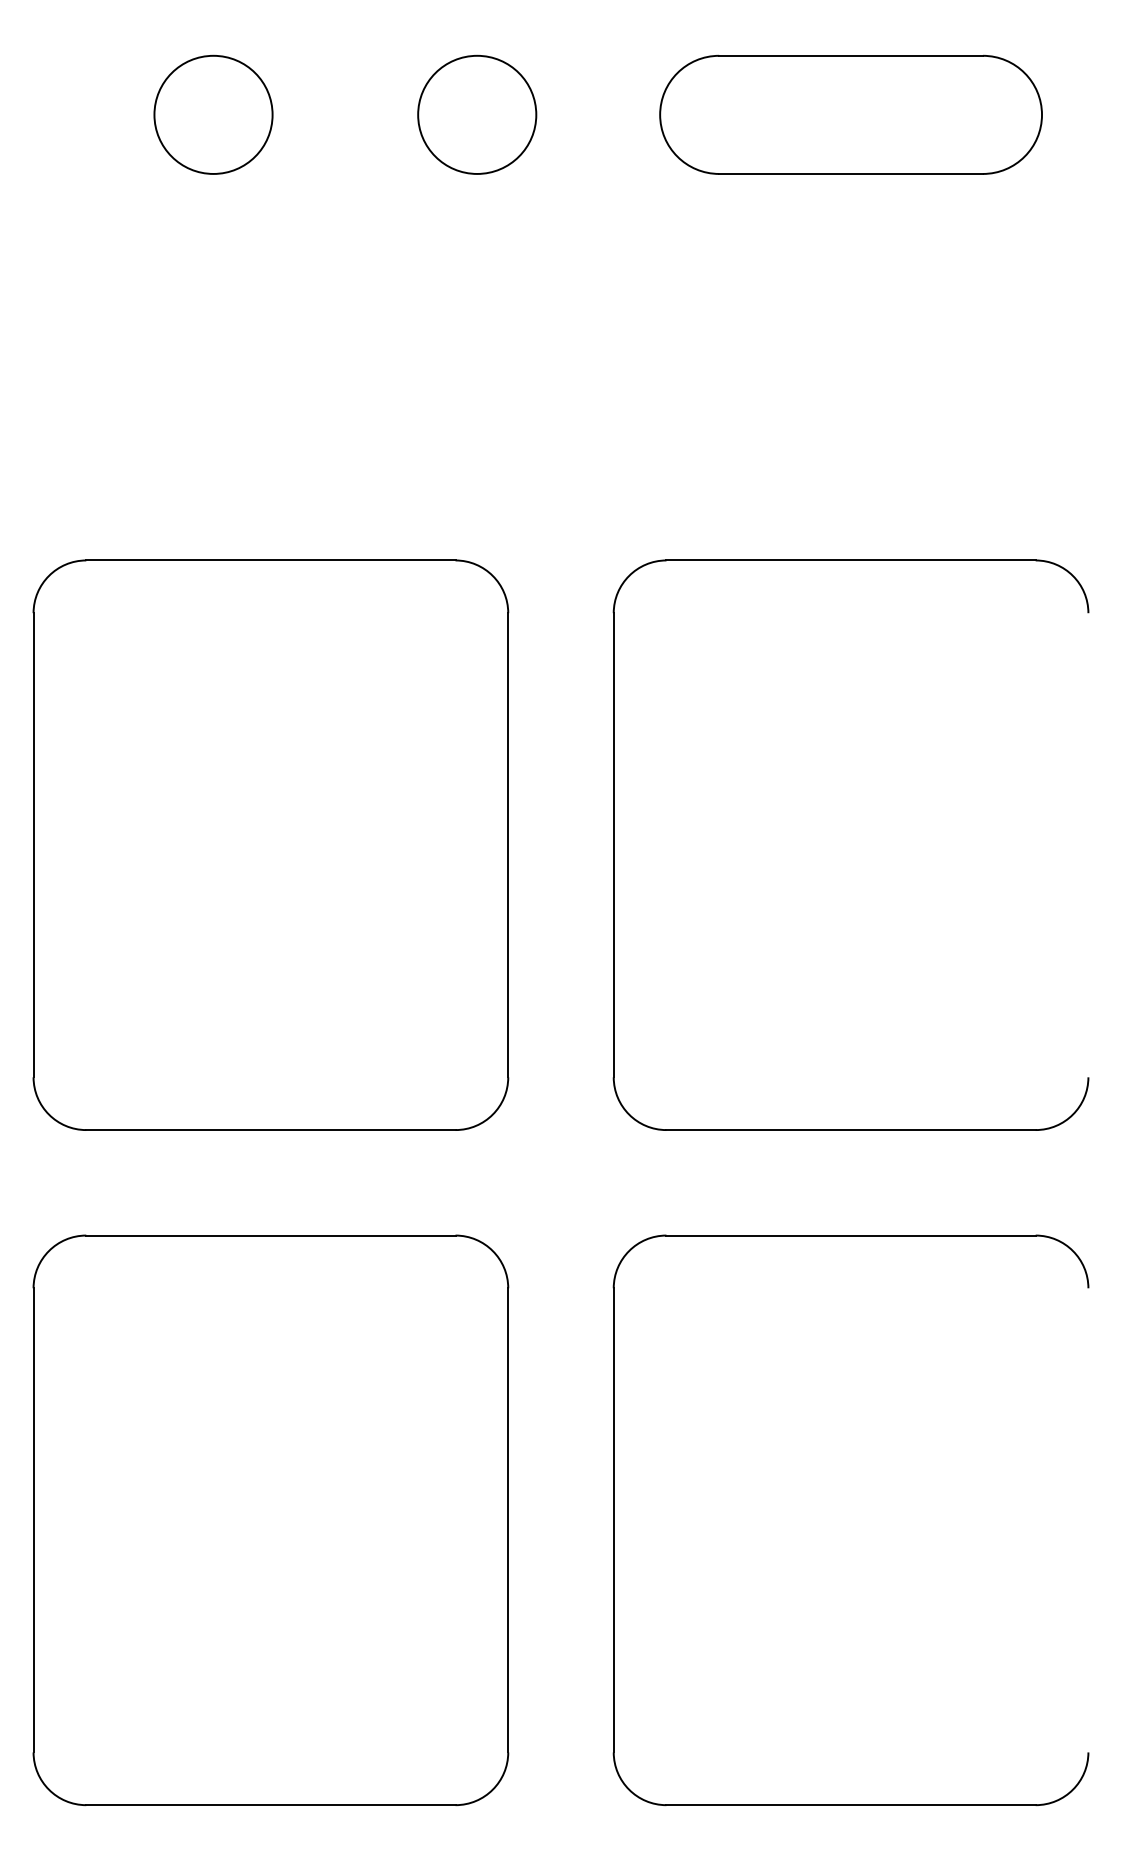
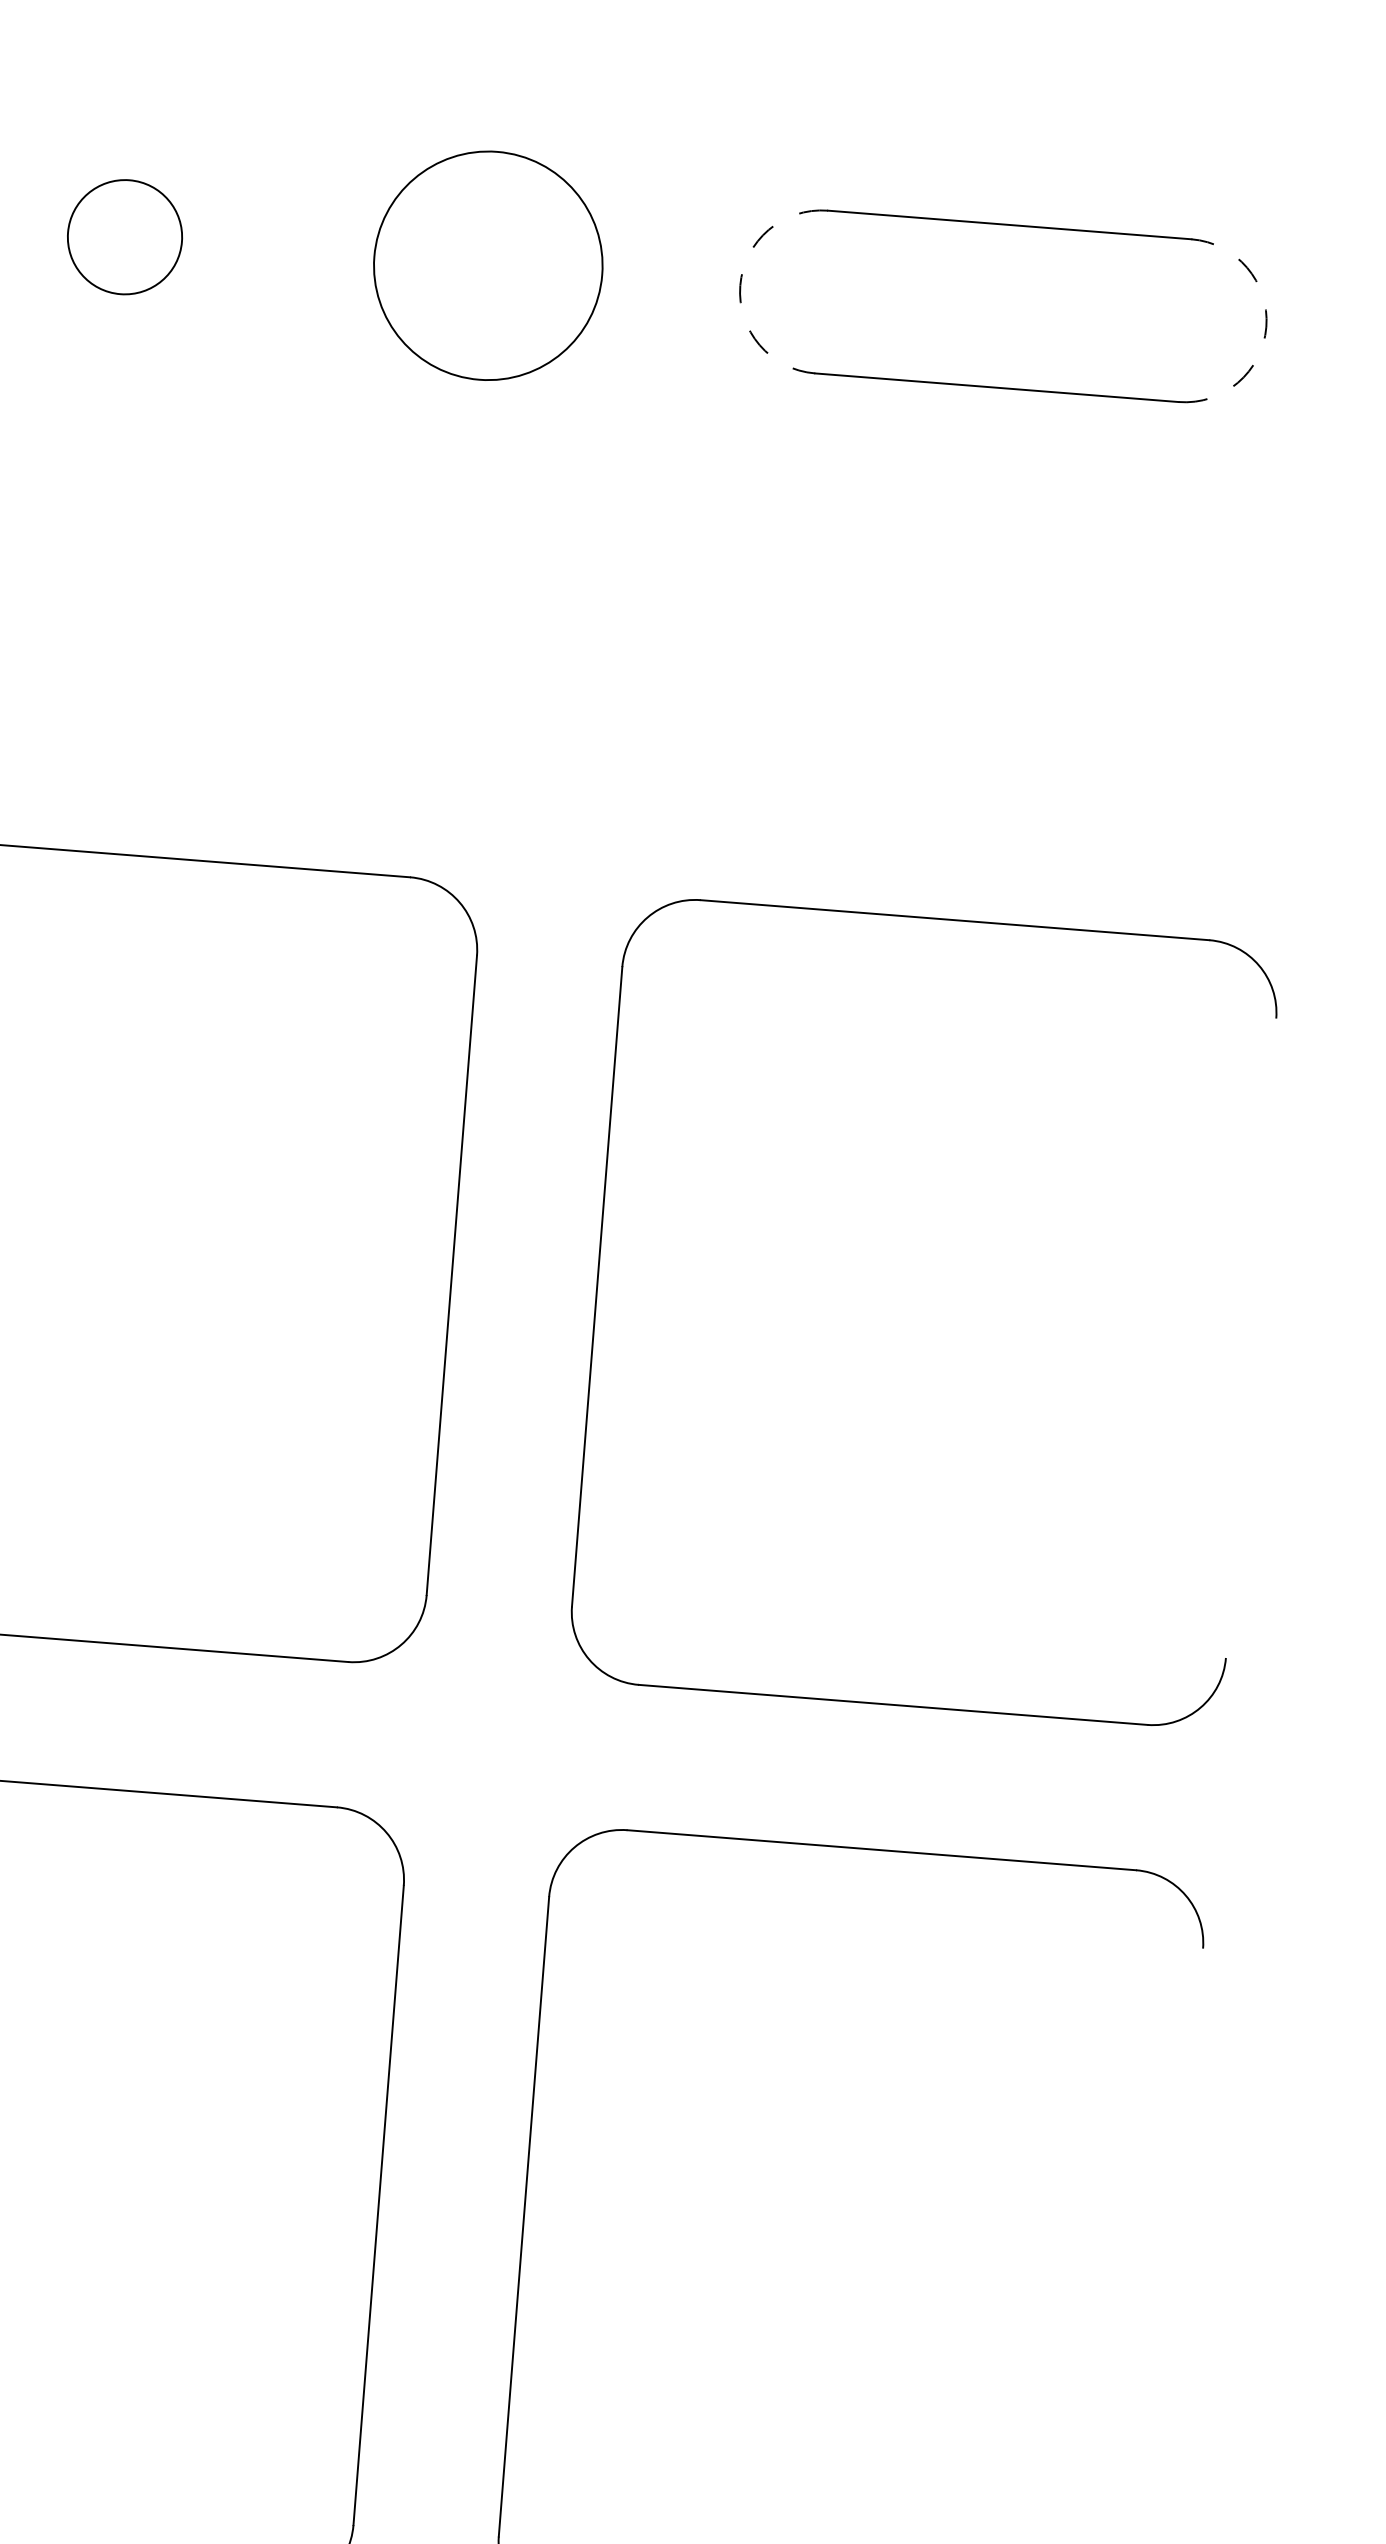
circle: (213, 114) -> (125, 236), size x0.7
circle: (477, 114) -> (488, 265), size x1.4
arc: (660, 114) -> (740, 285), solid -> dashed
arc: (1042, 114) -> (1267, 326), solid -> dashed

